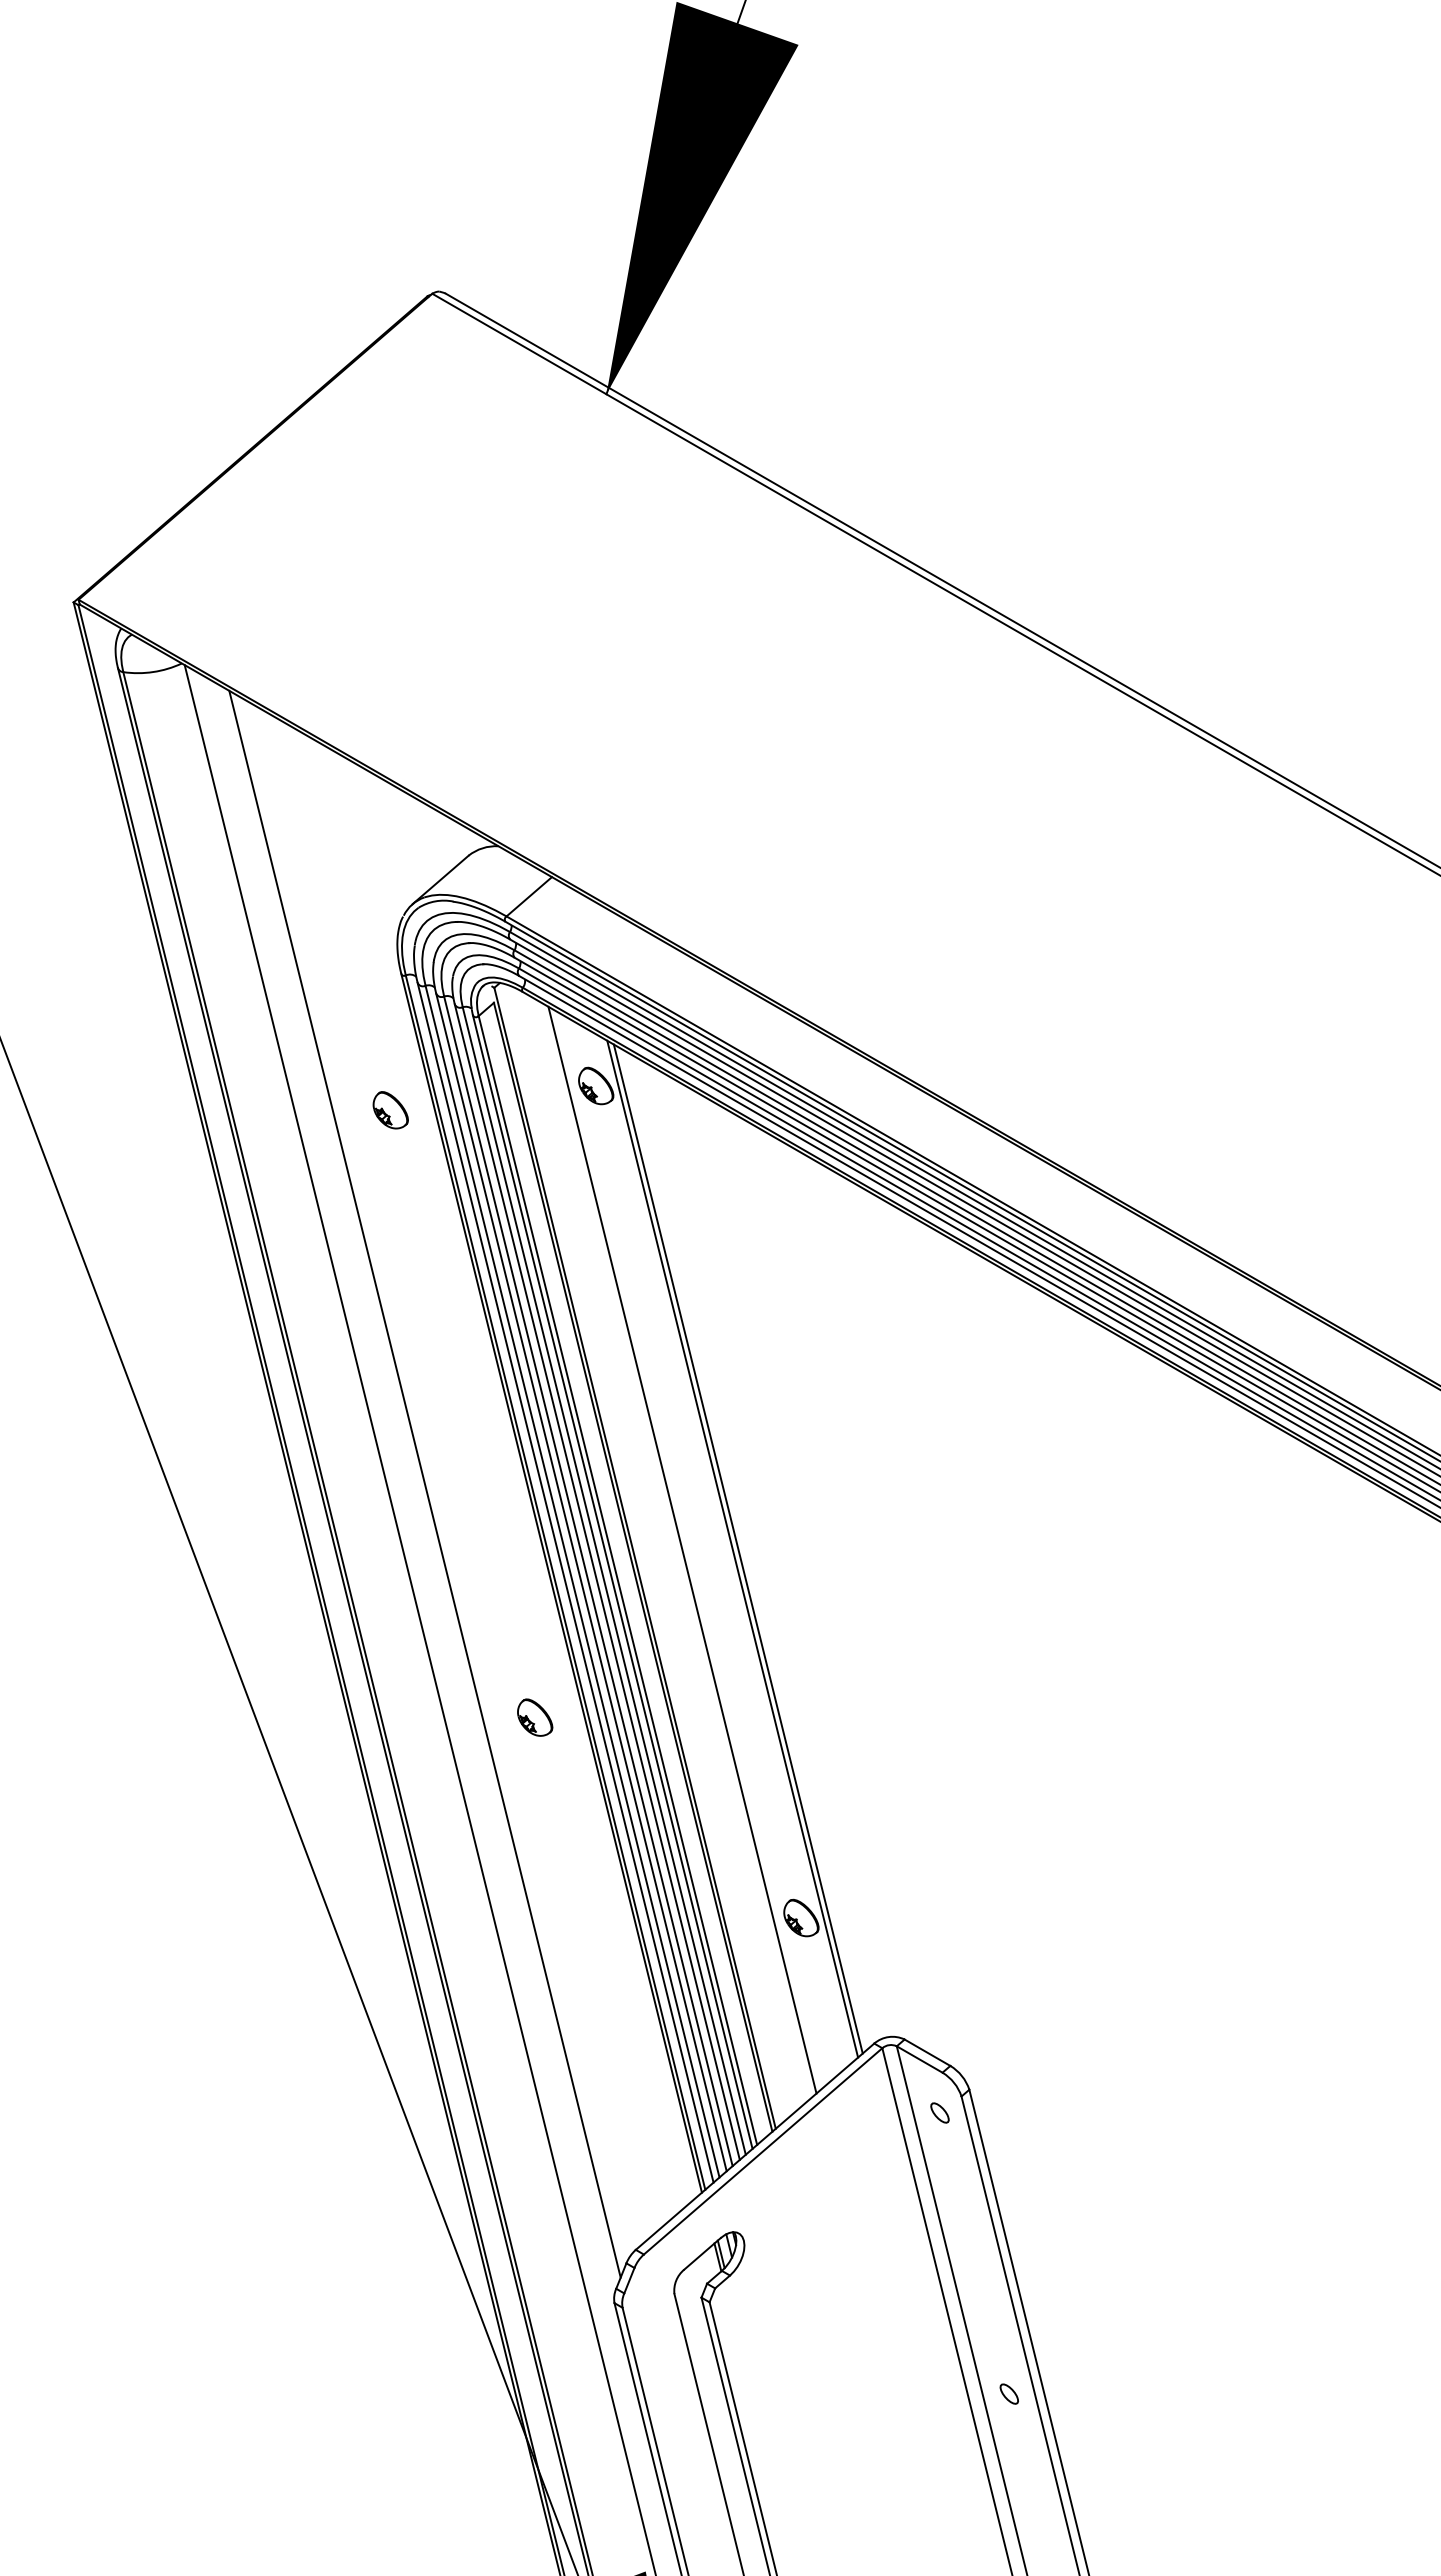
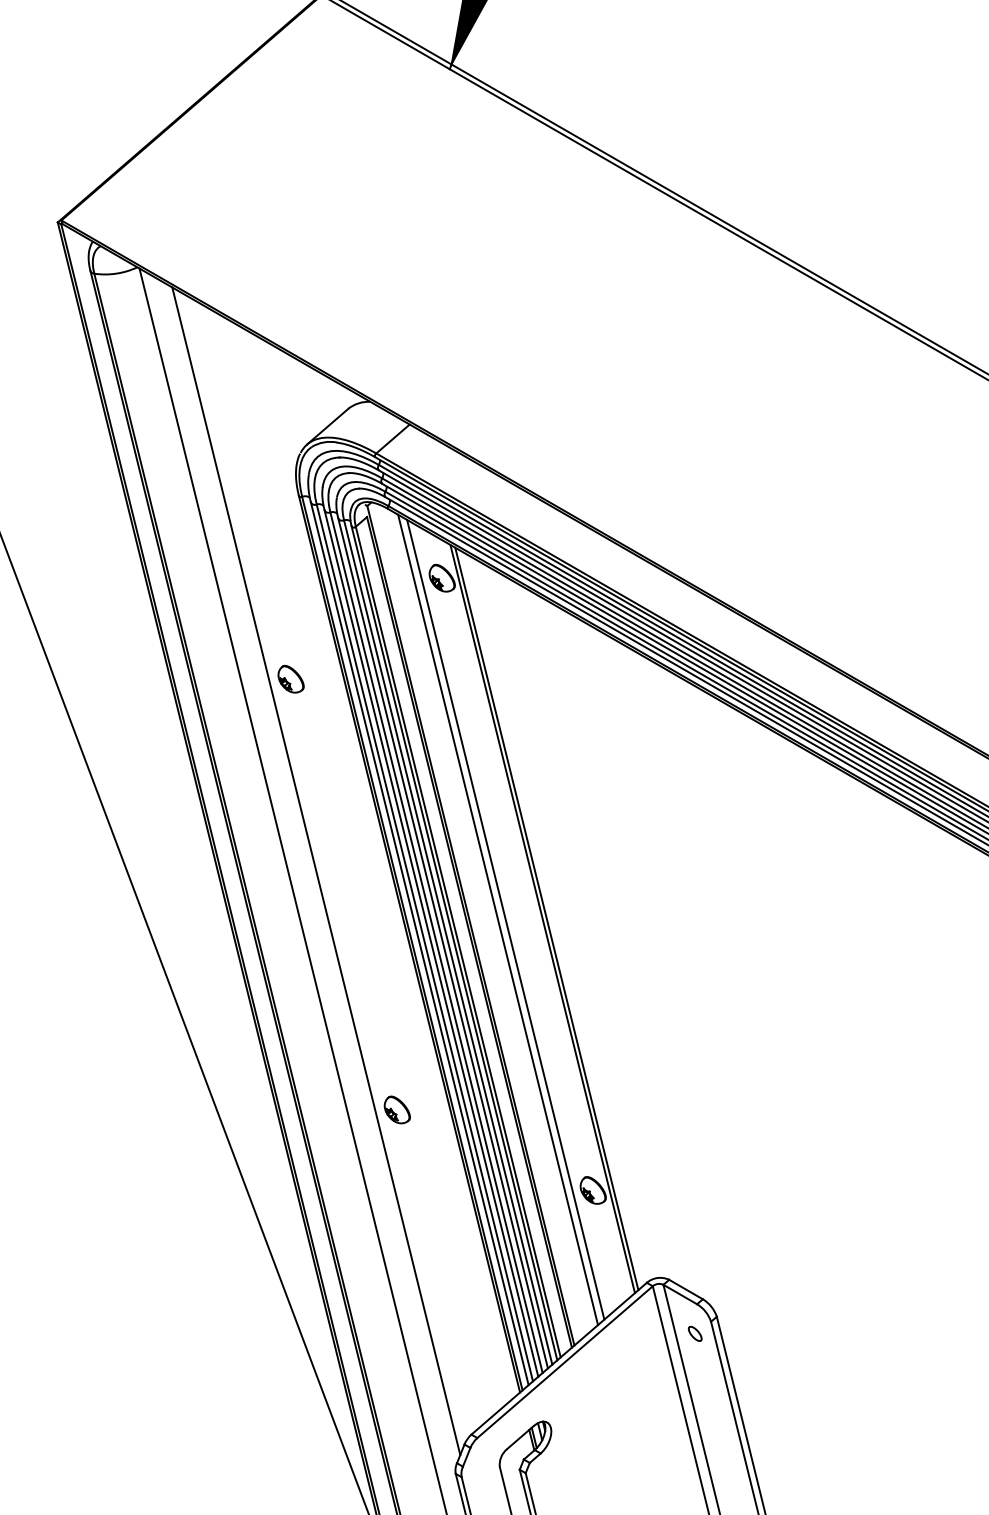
part: (390, 1110) -> (290, 679), moved
line: (671, 1550) -> (497, 920), added
part: (535, 1717) -> (397, 1109), moved

